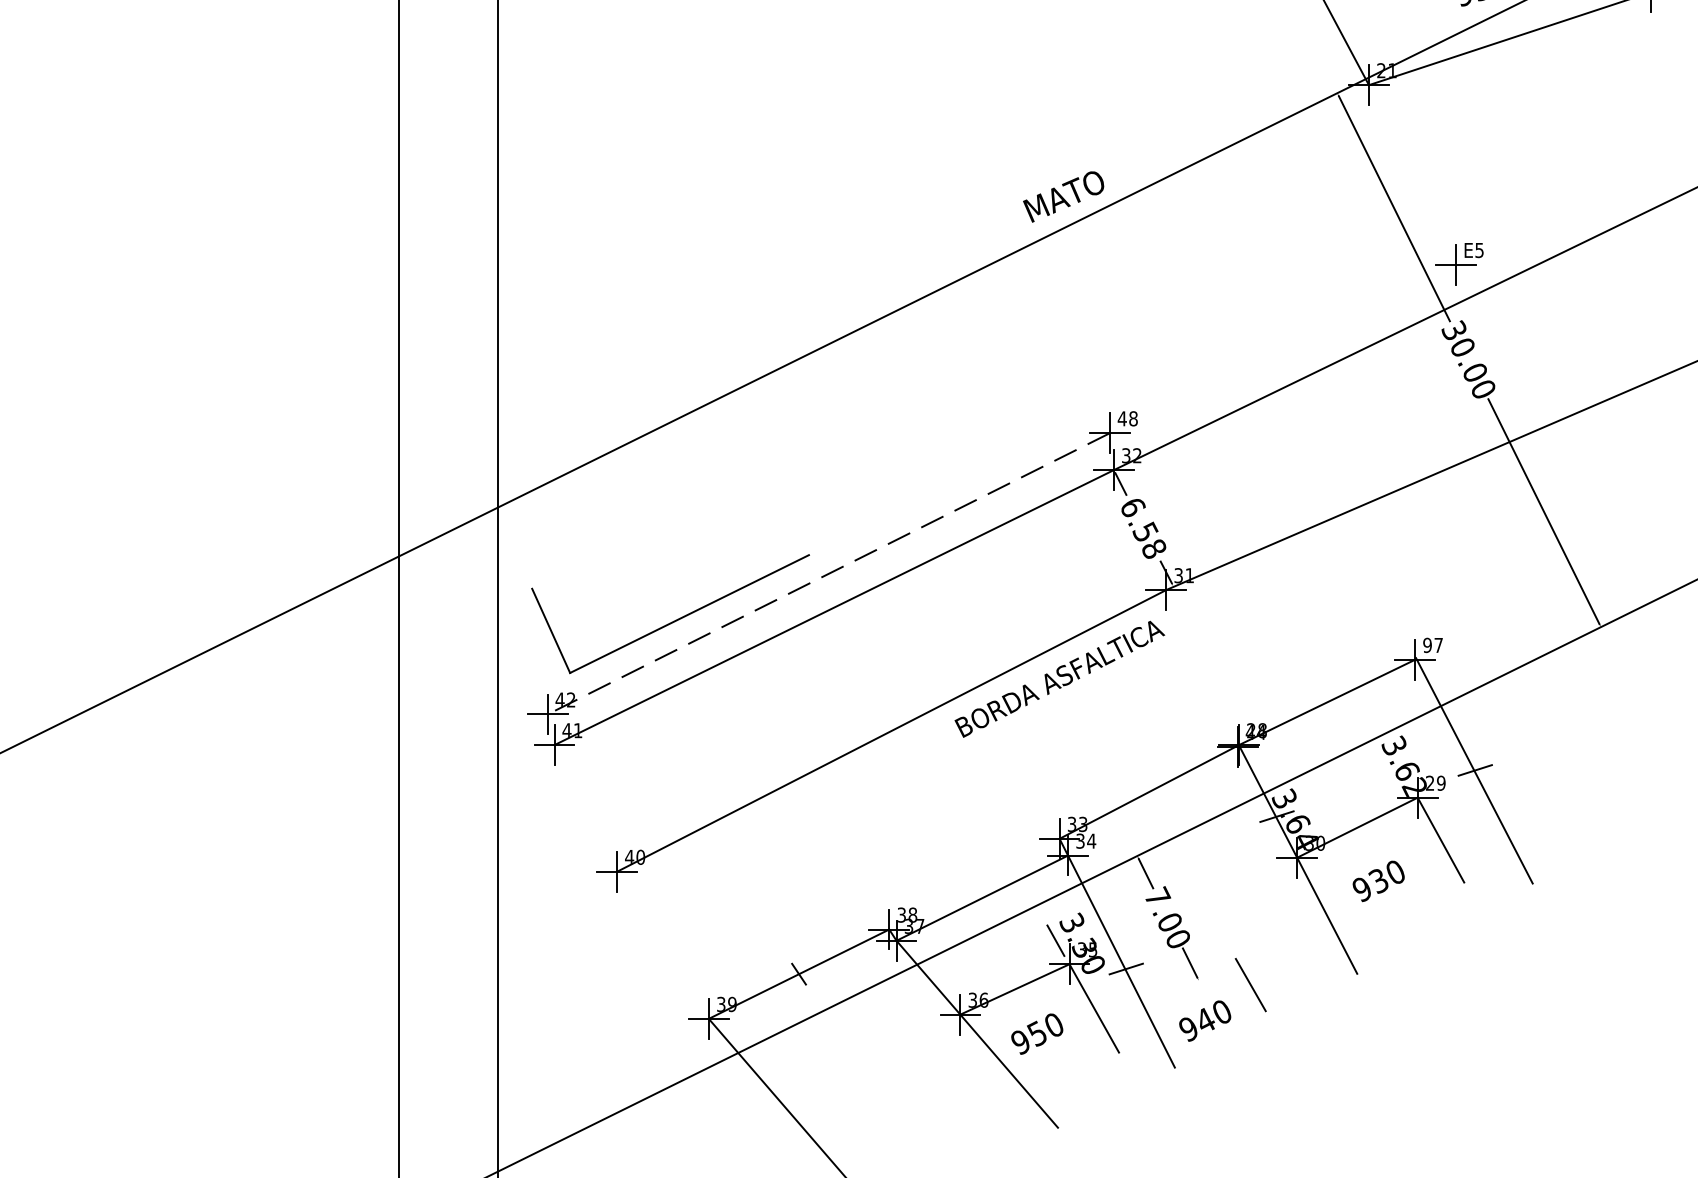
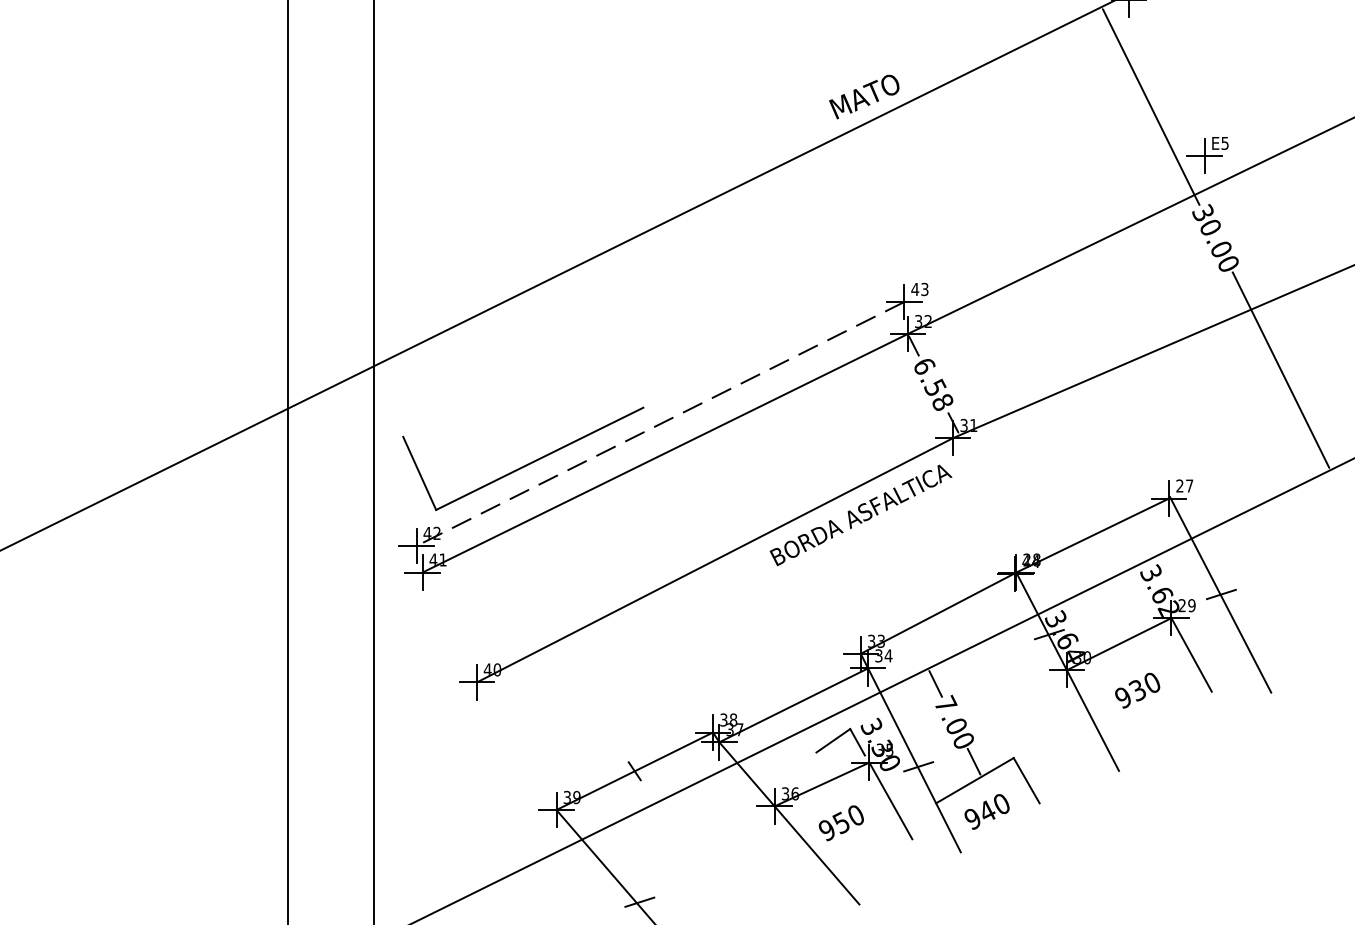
text: (1133, 418) -> (924, 289), 48 -> 43
text: (1427, 645) -> (1179, 486), 97 -> 27
line: (1027, 938) -> (832, 740), added
line: (1190, 984) -> (974, 780), added
line: (804, 1124) -> (639, 901), added

